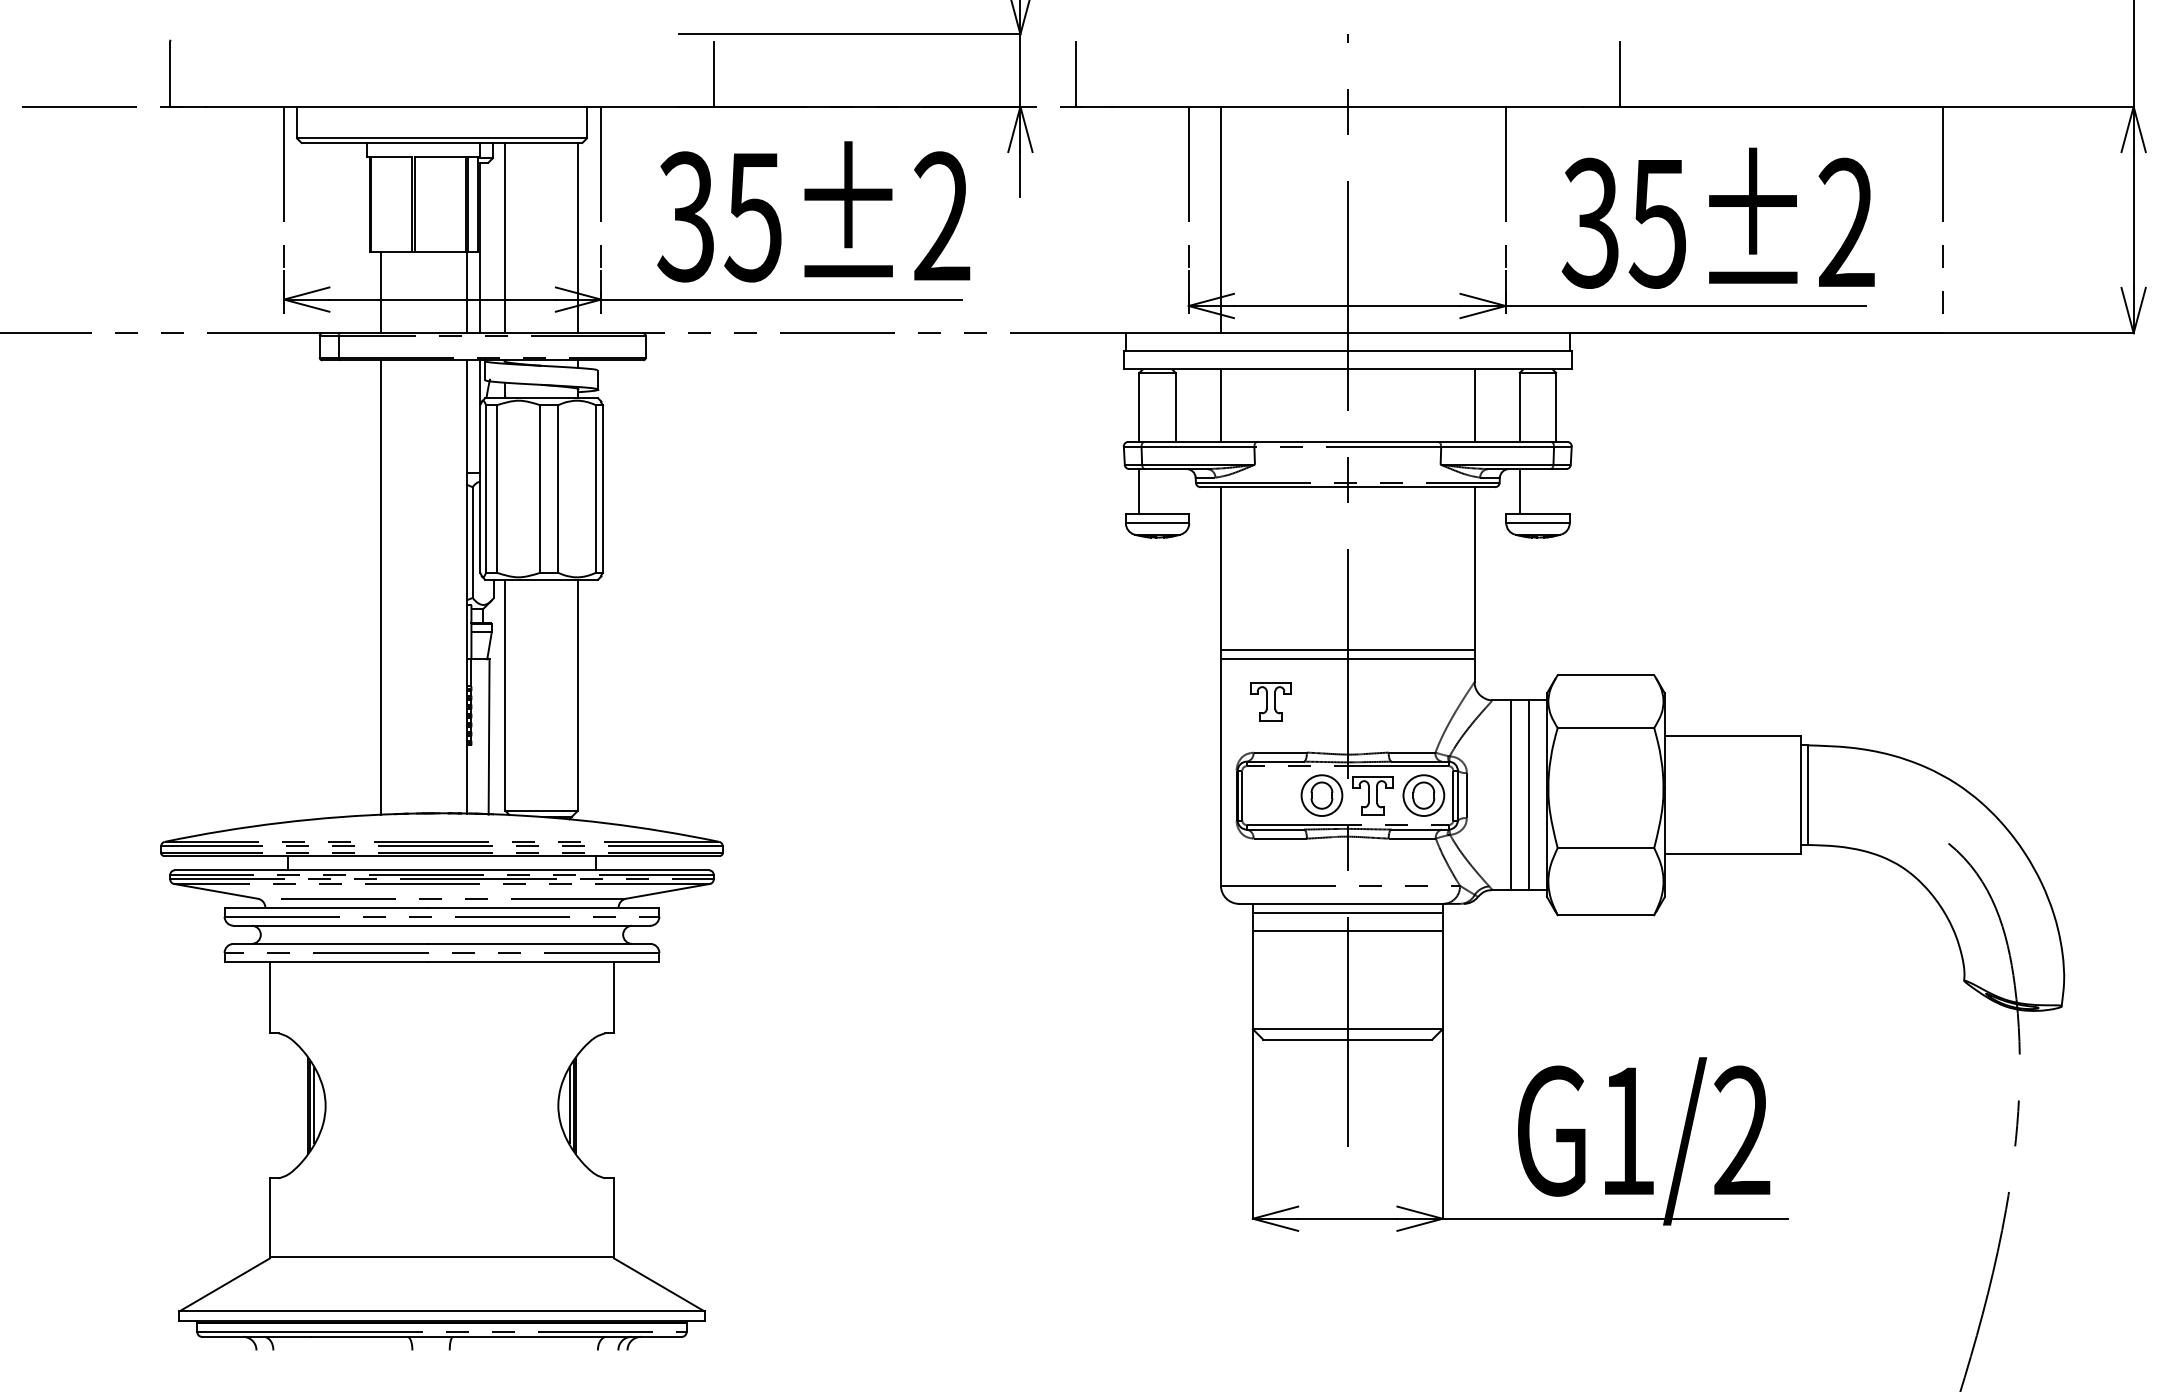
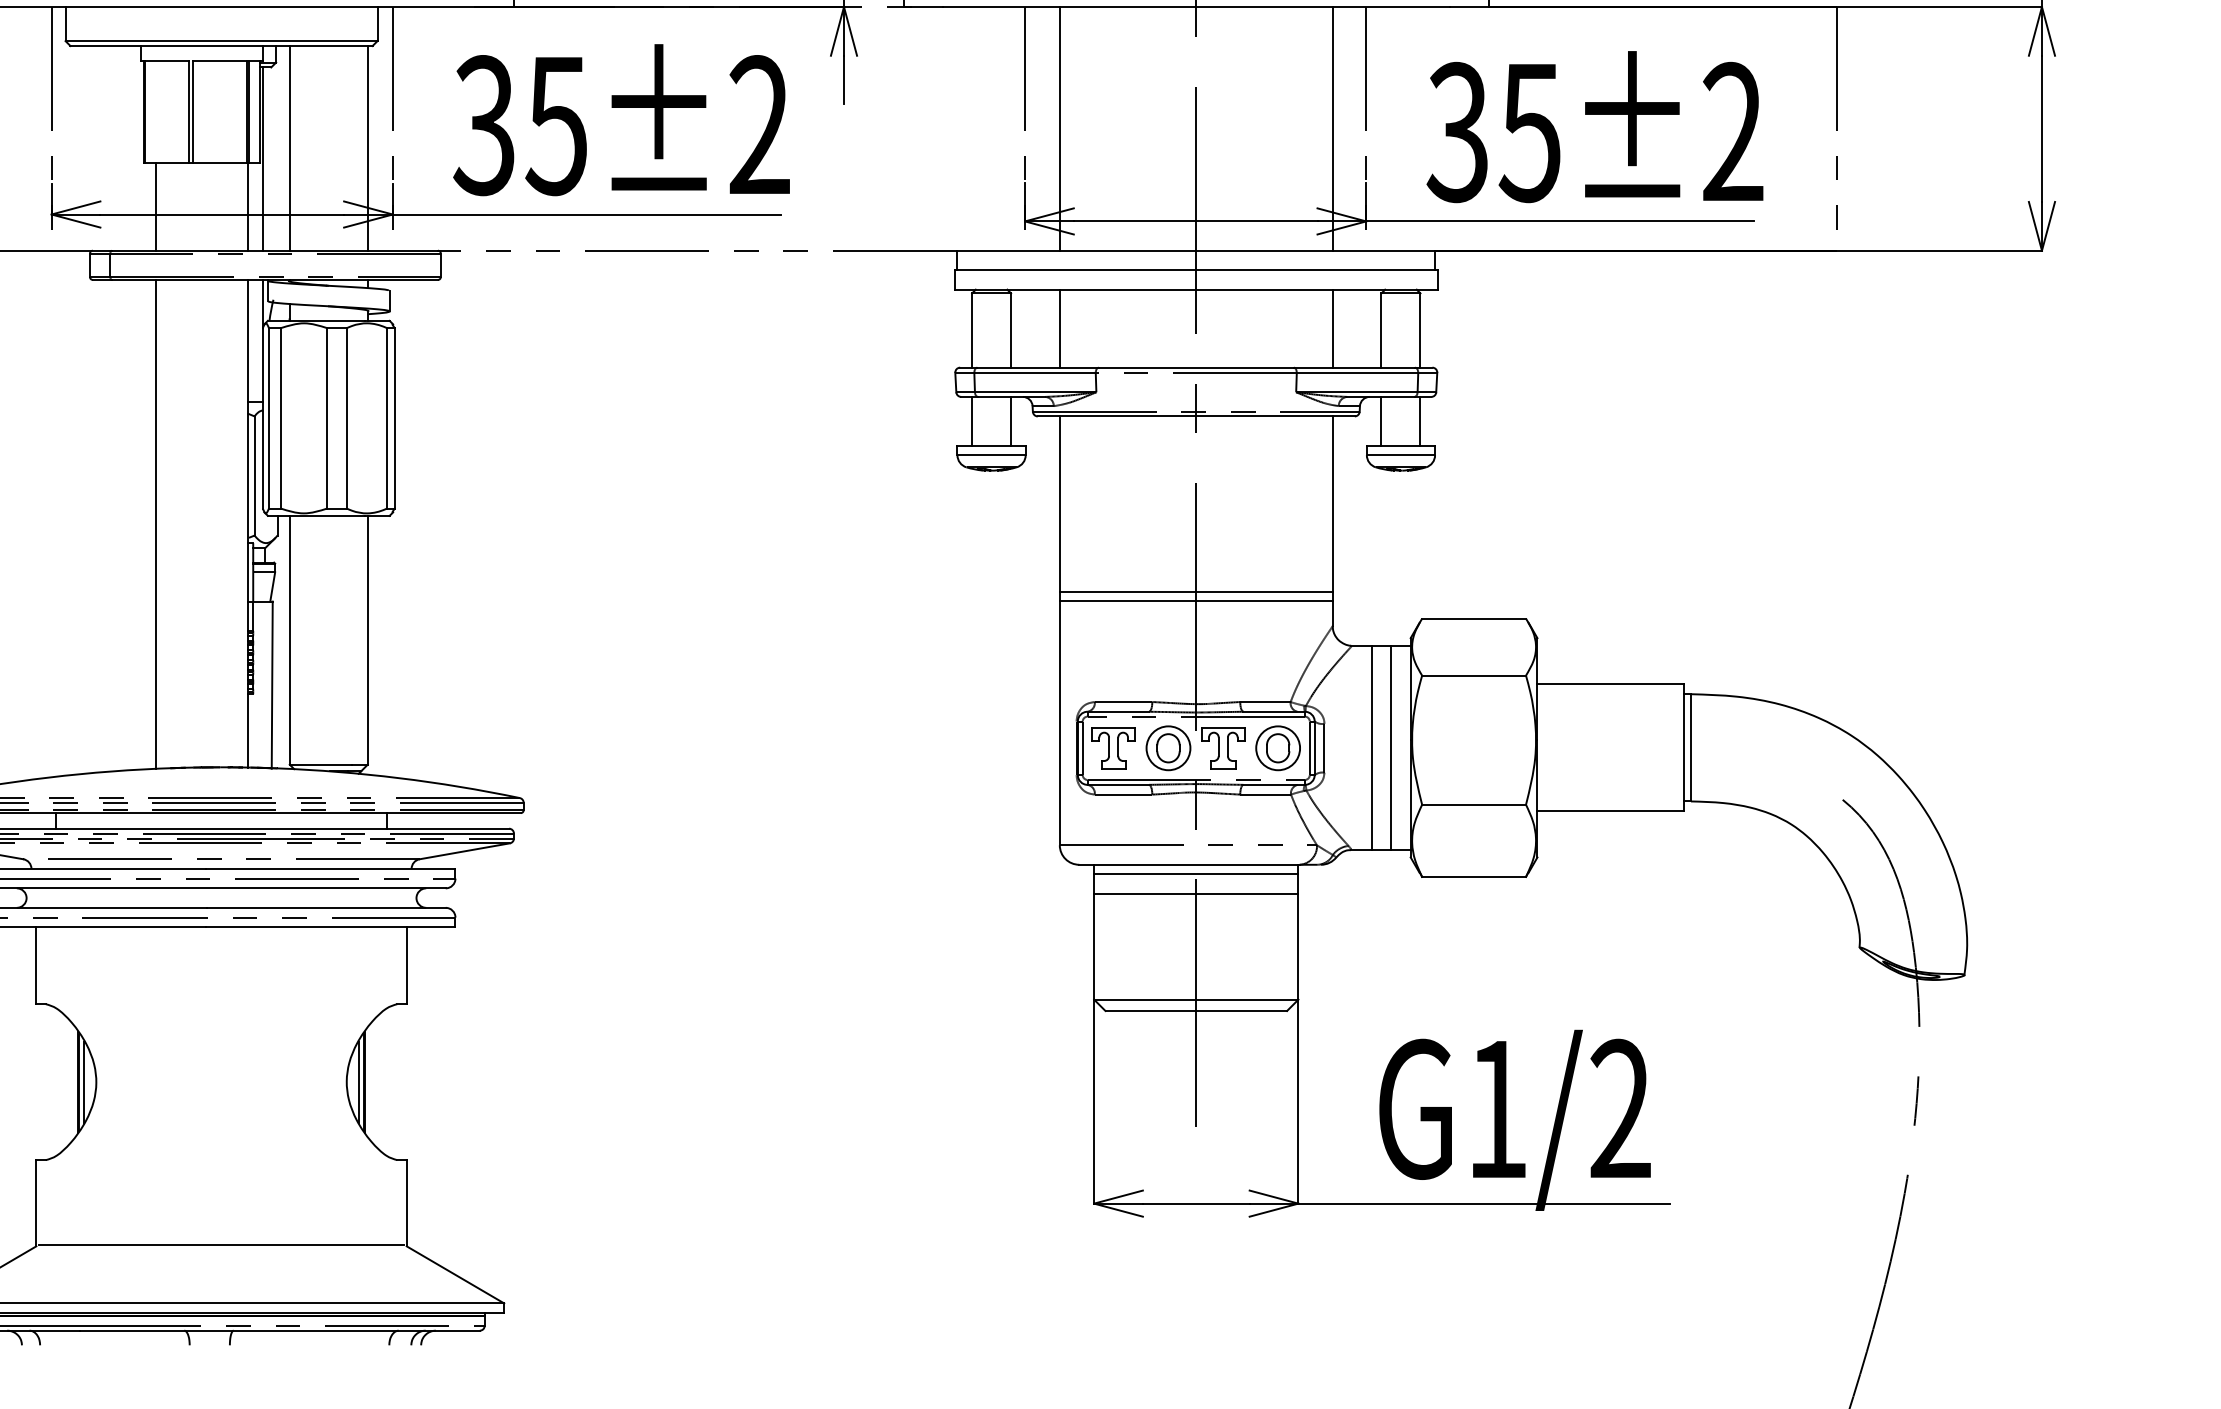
line: (1474, 219) -> (1332, 128), added
line: (1175, 491) -> (1010, 421), added
line: (1556, 491) -> (1420, 421), added
part: (1270, 701) -> (1113, 748), moved

